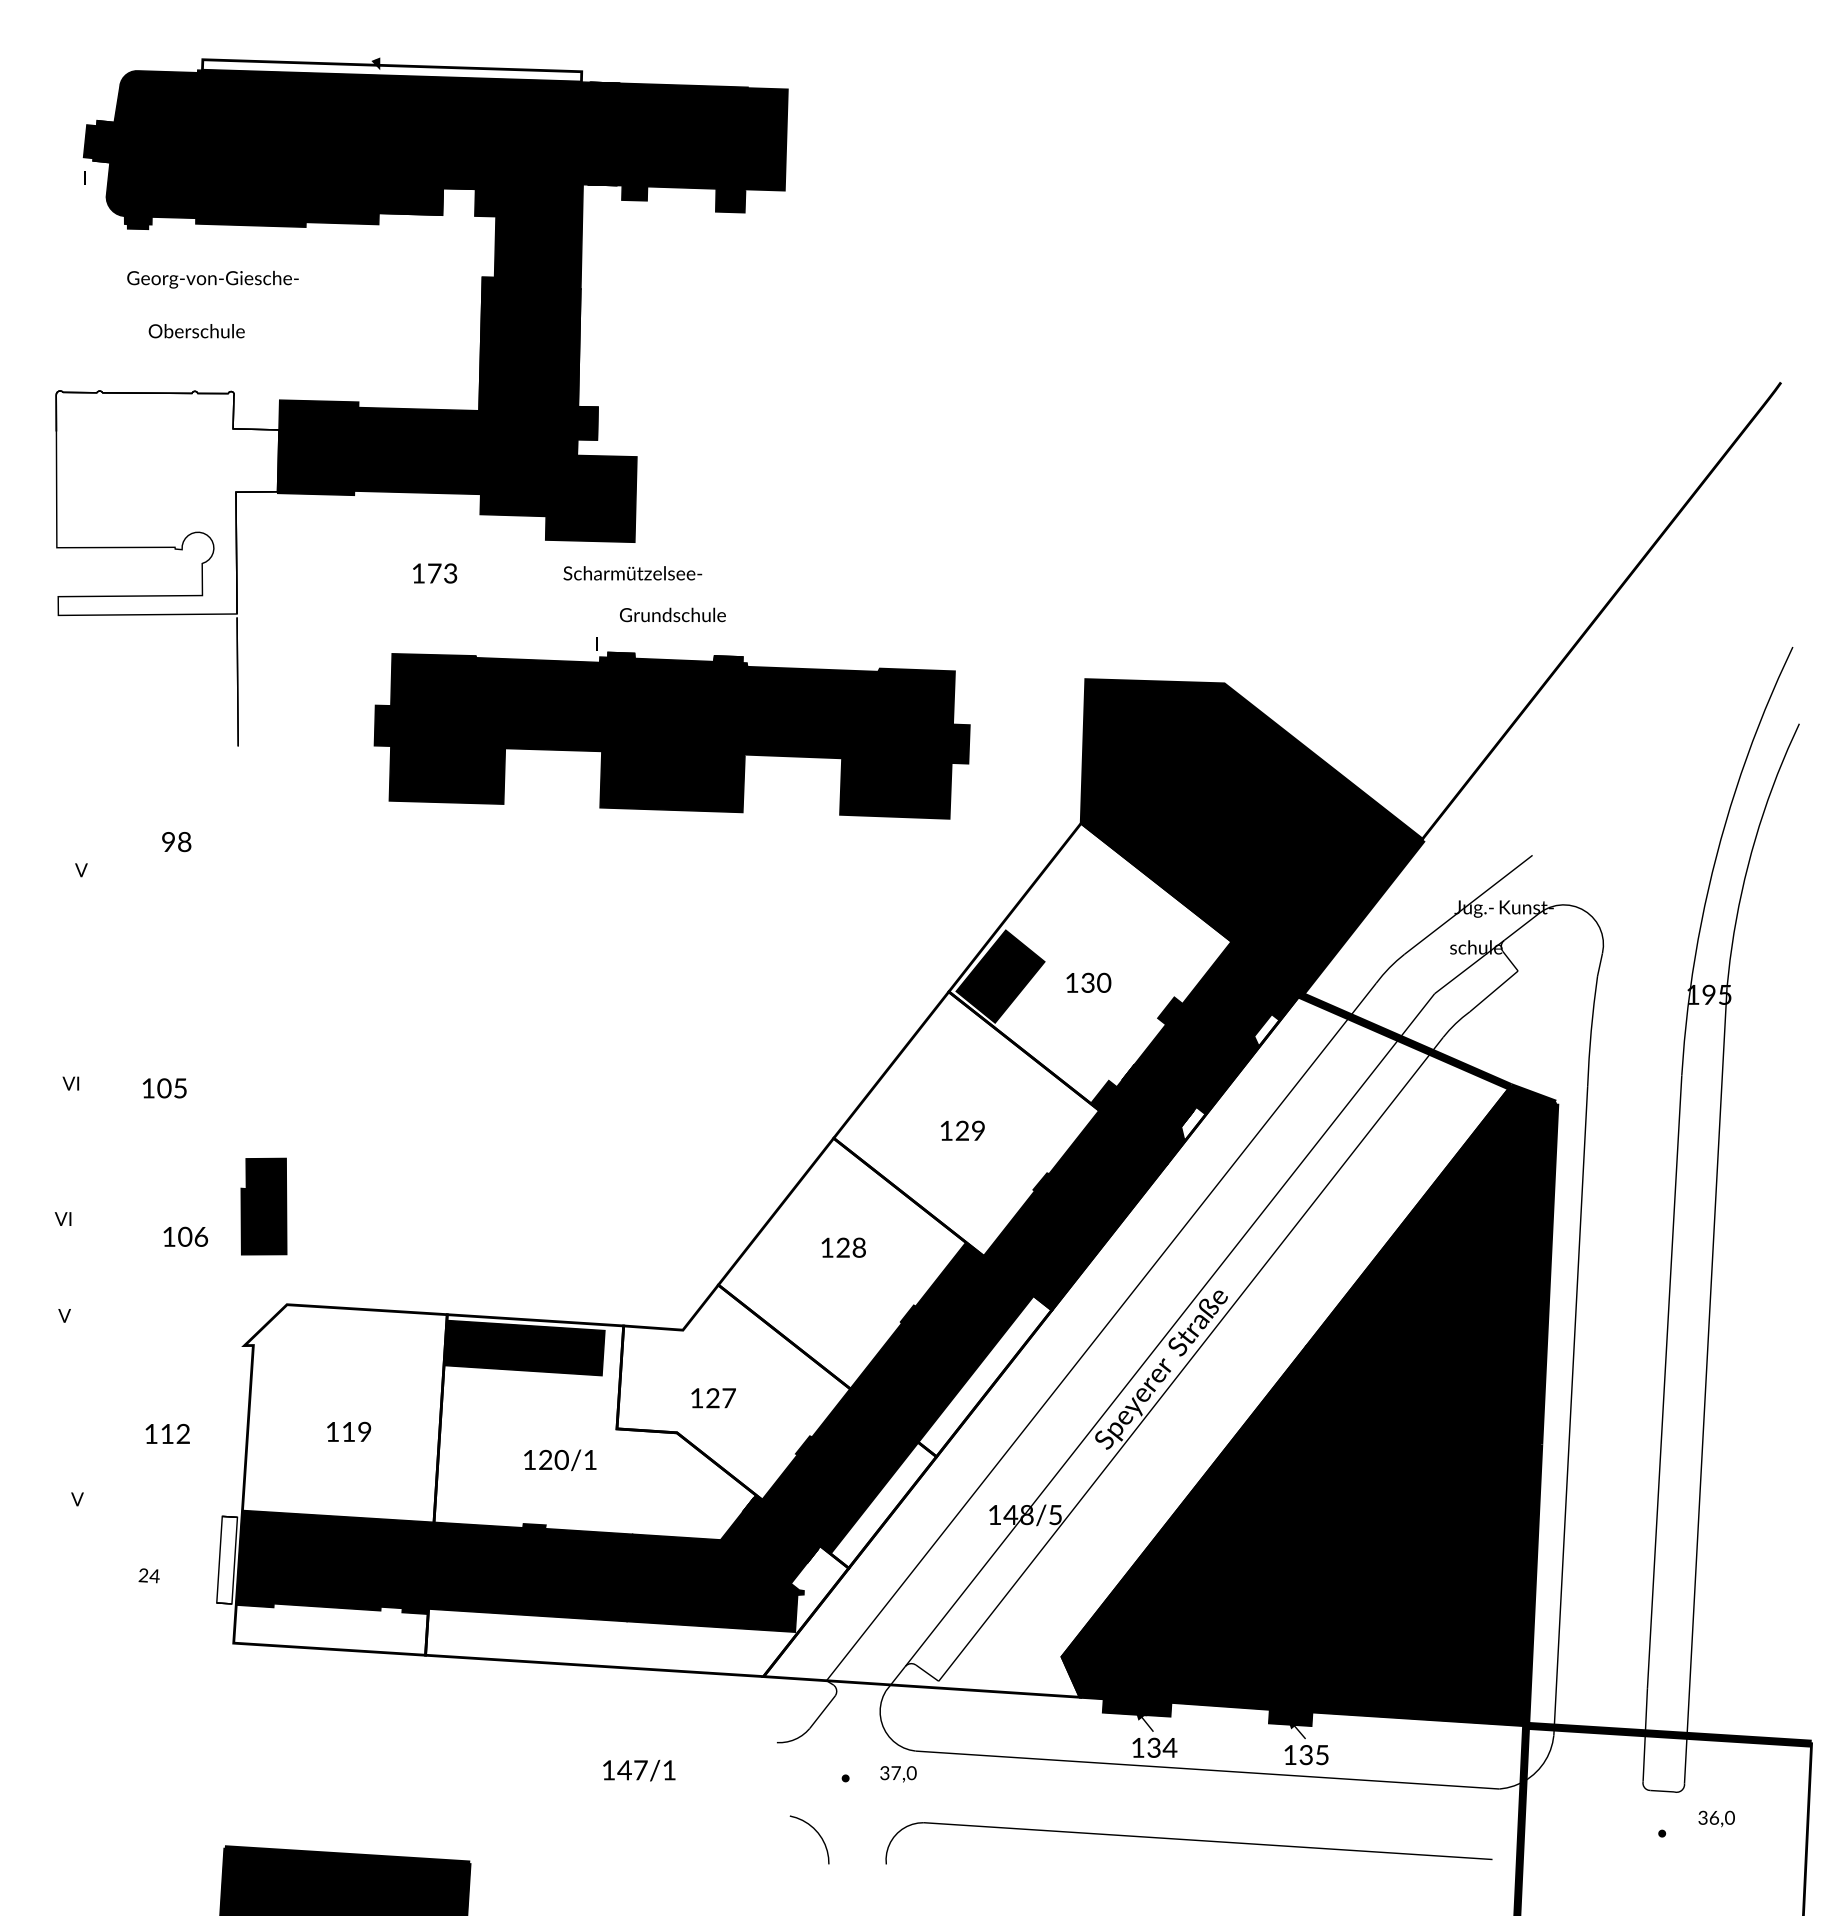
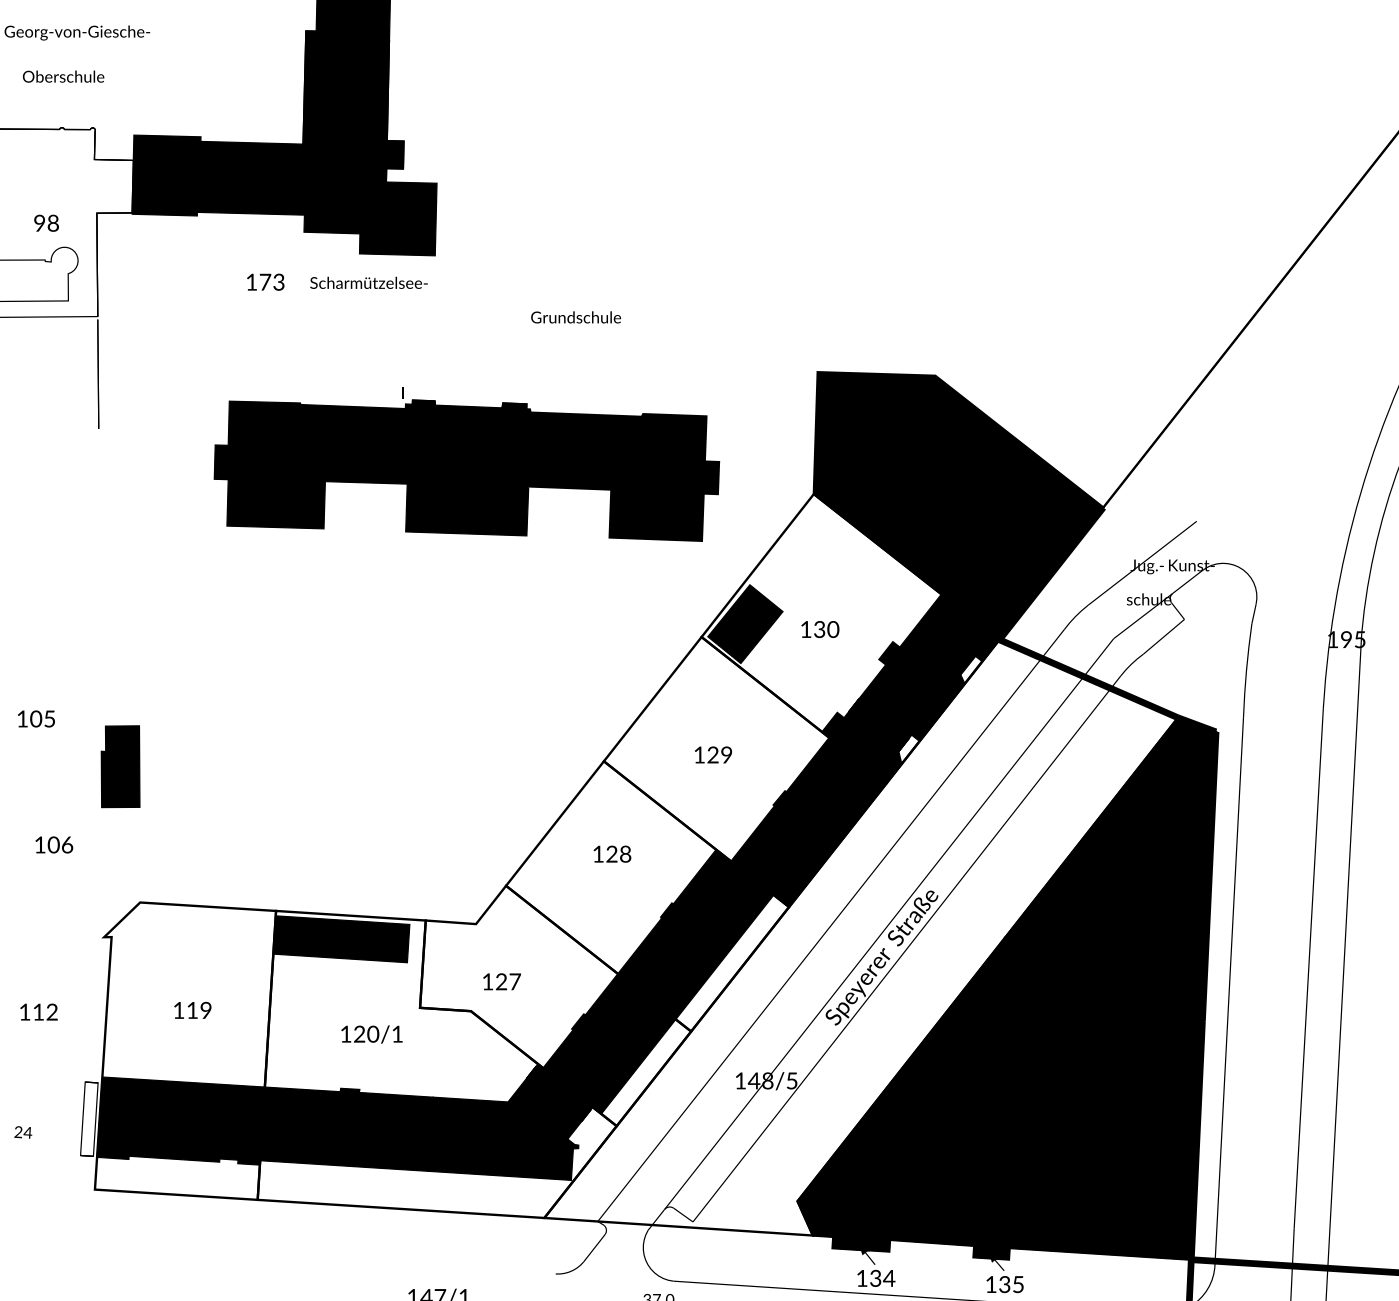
text: (632, 573) -> (368, 283), moved
text: (672, 614) -> (575, 317), moved
text: (671, 728) -> (466, 464), moved
text: (176, 842) -> (46, 223), moved
text: (263, 1206) -> (120, 766), moved

